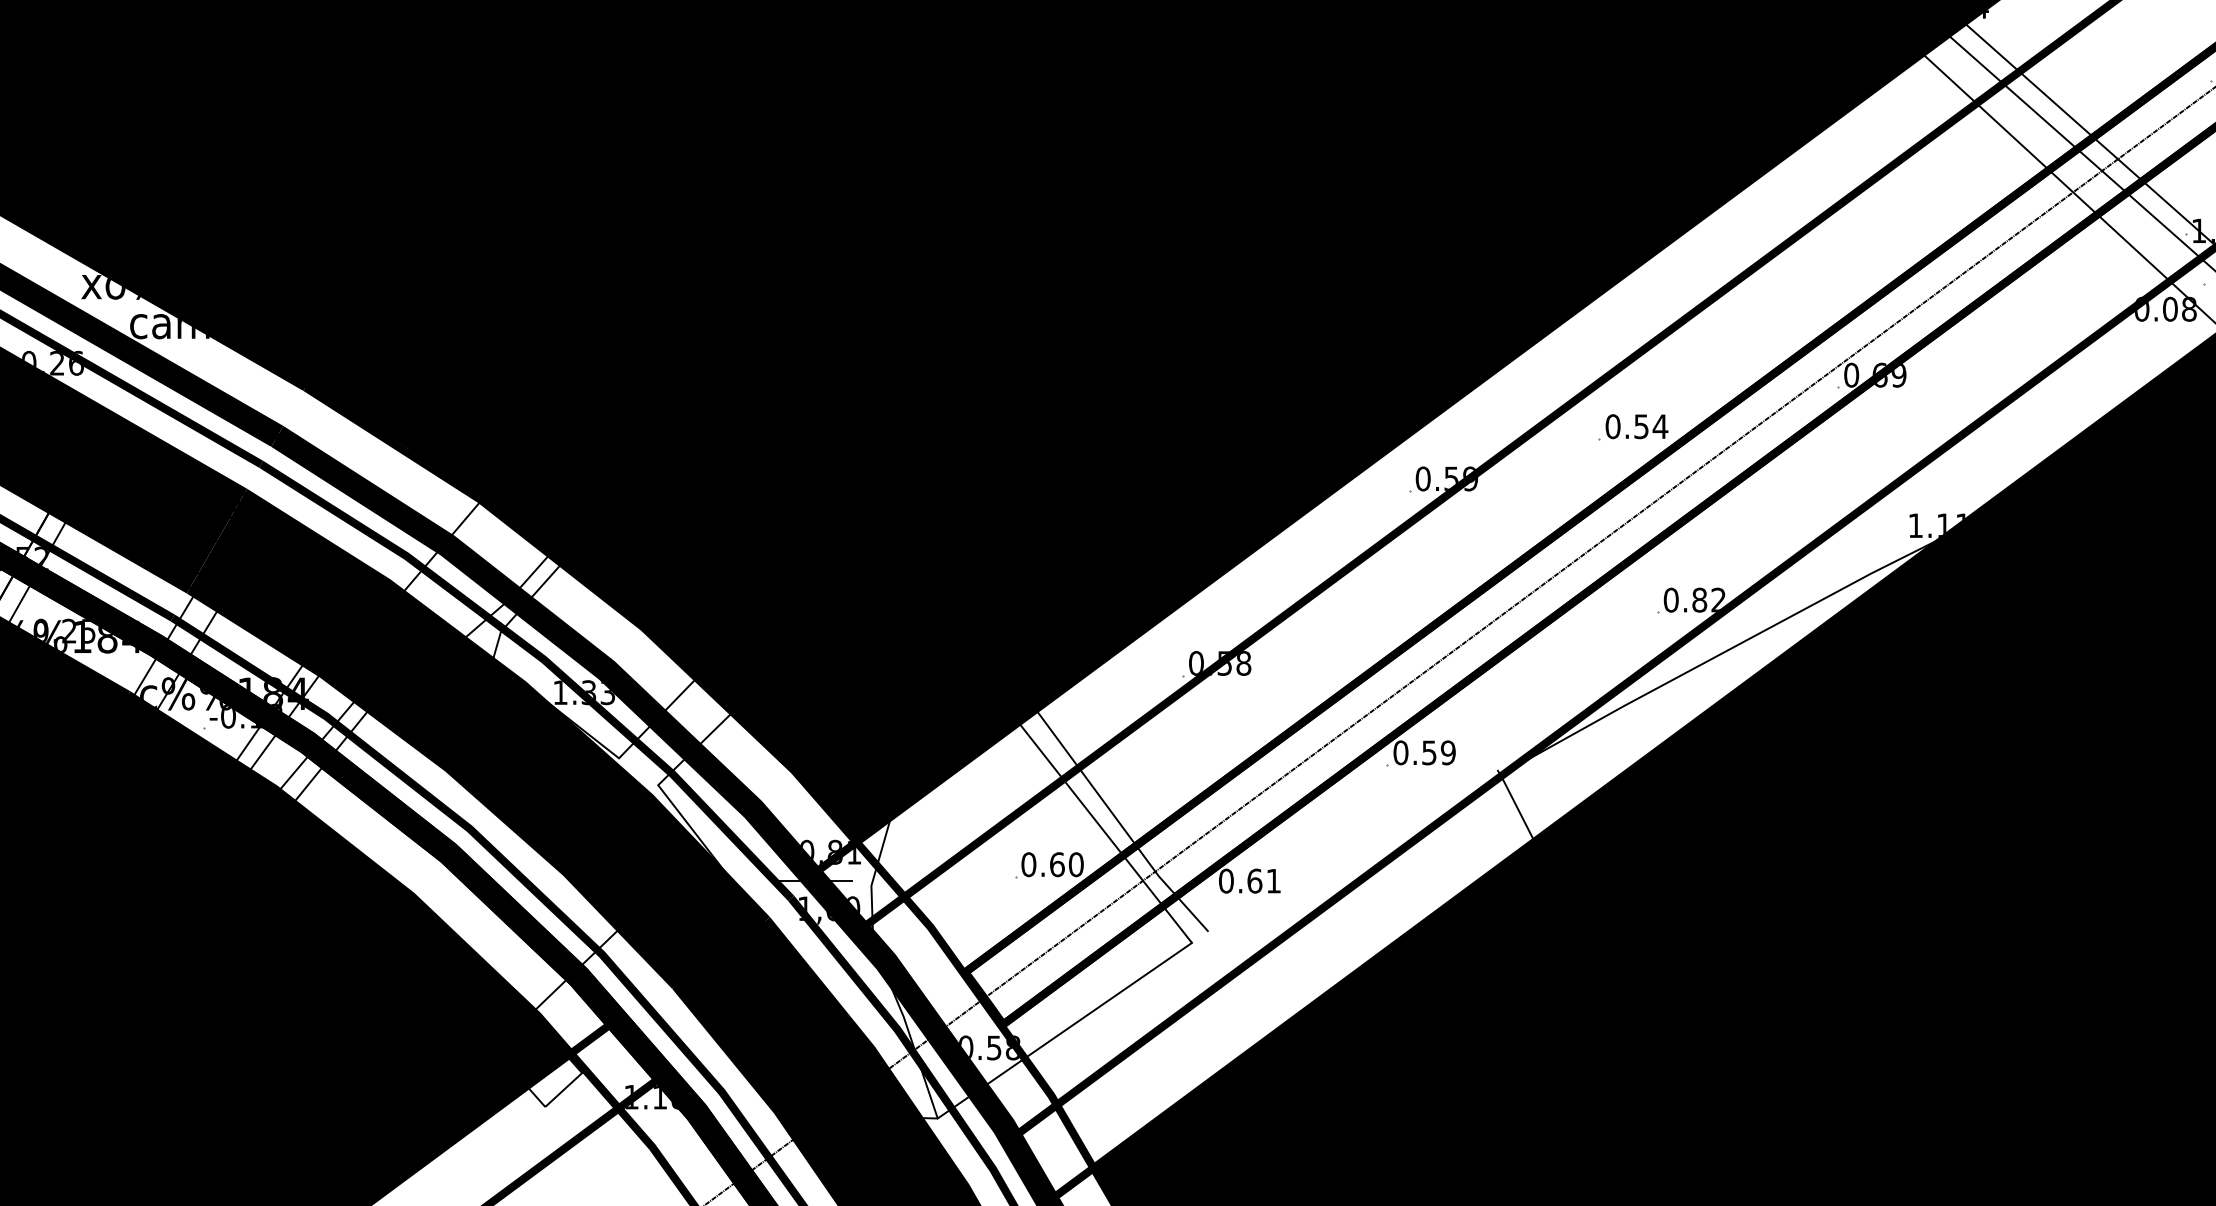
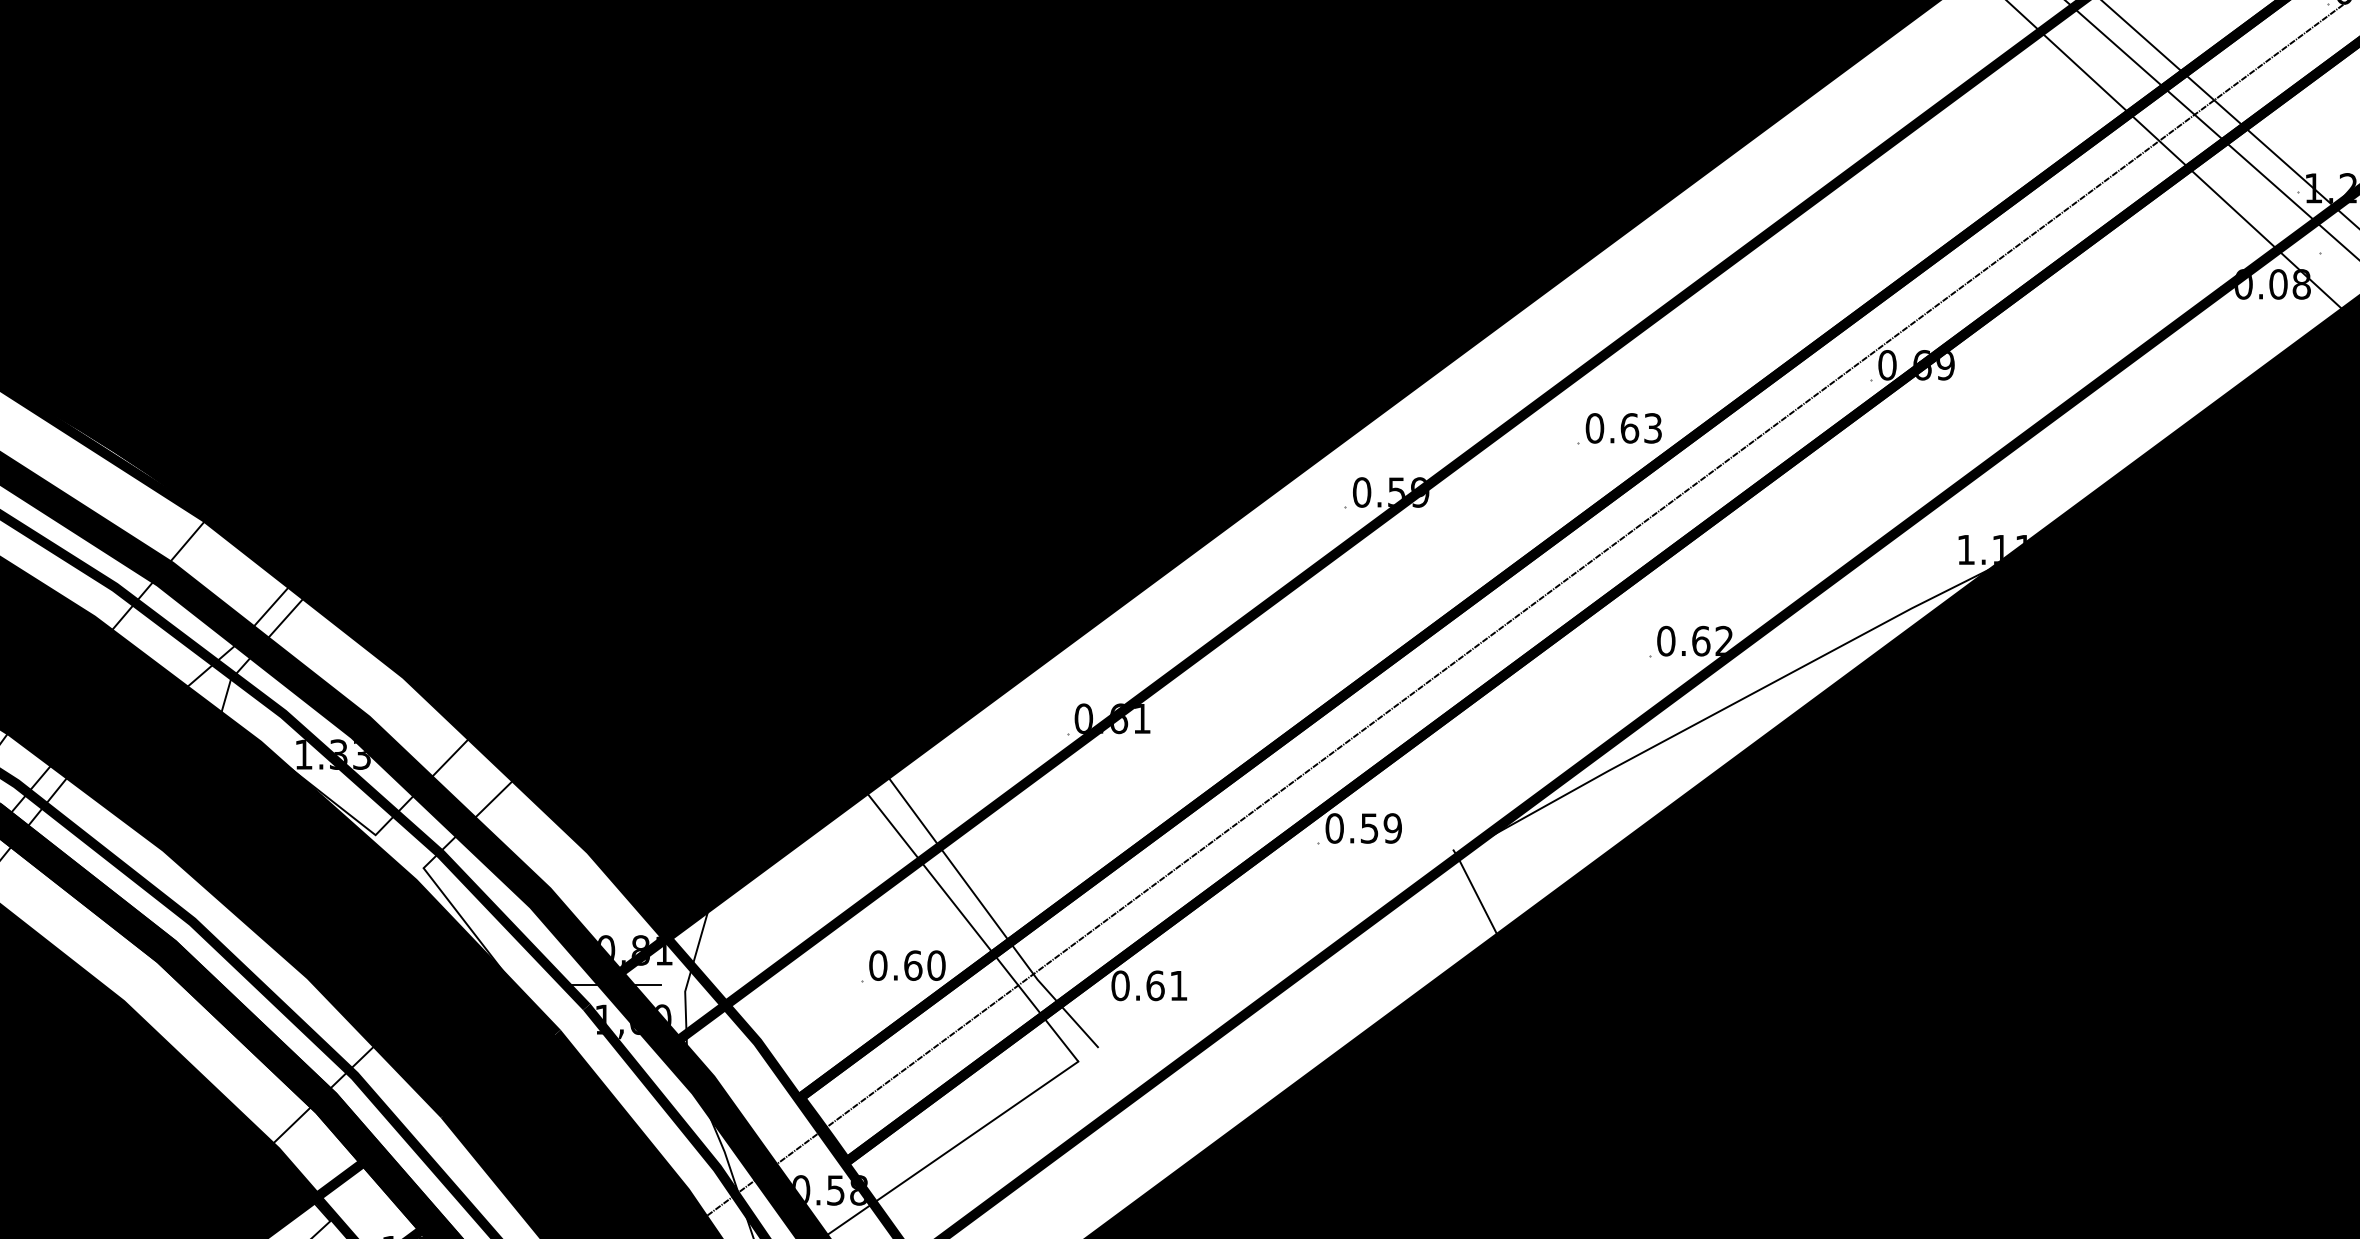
text: (1651, 426) -> (1642, 428), 0.54 -> 0.63
text: (1699, 599) -> (1700, 640), 0.82 -> 0.62
text: (1234, 663) -> (1130, 718), 0.58 -> 0.61

